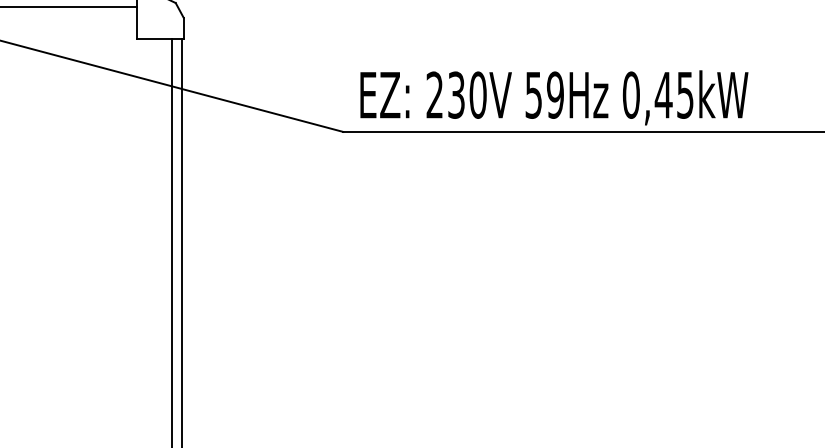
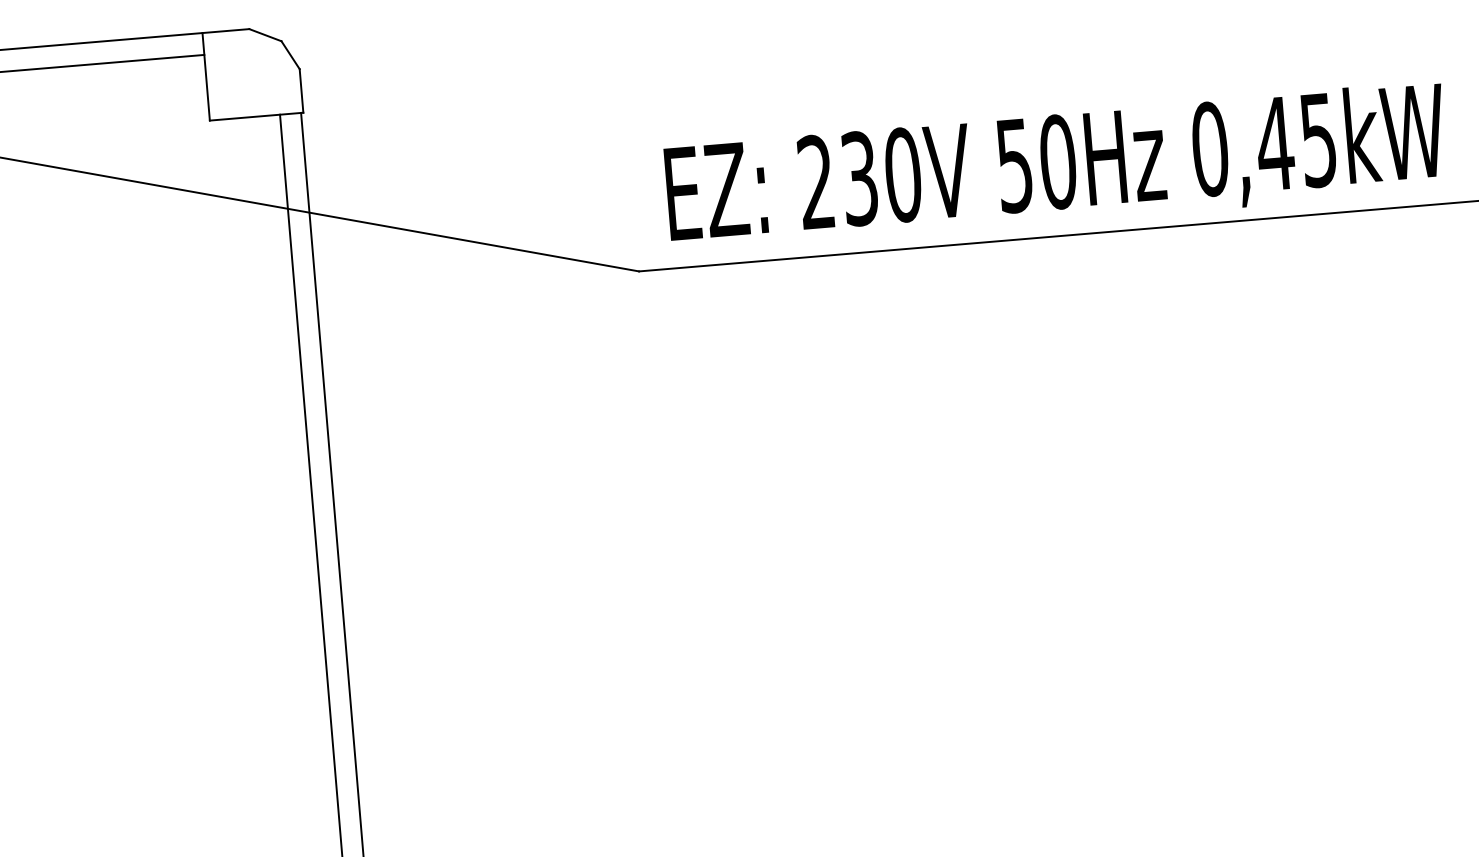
text: (555, 94) -> (1058, 160), 59Hz -> 50Hz

